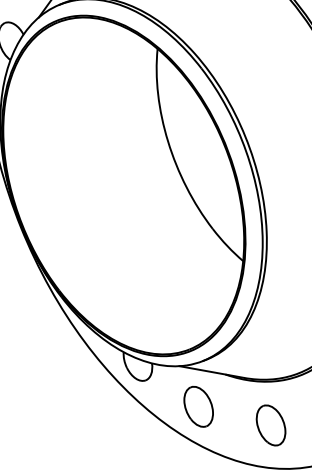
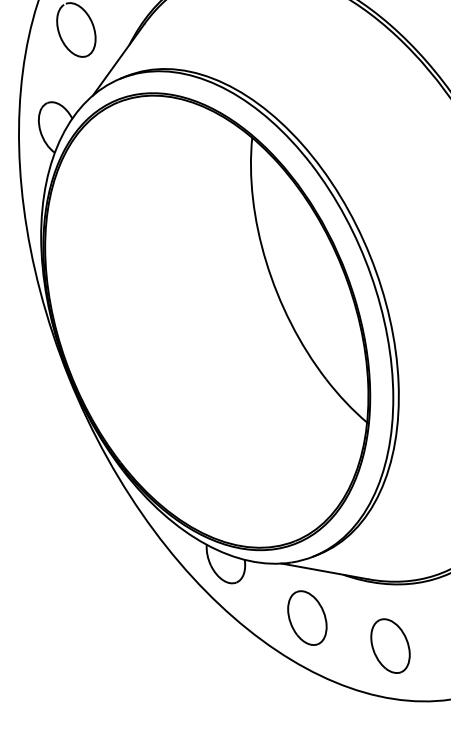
part: (271, 425) -> (390, 645), moved

